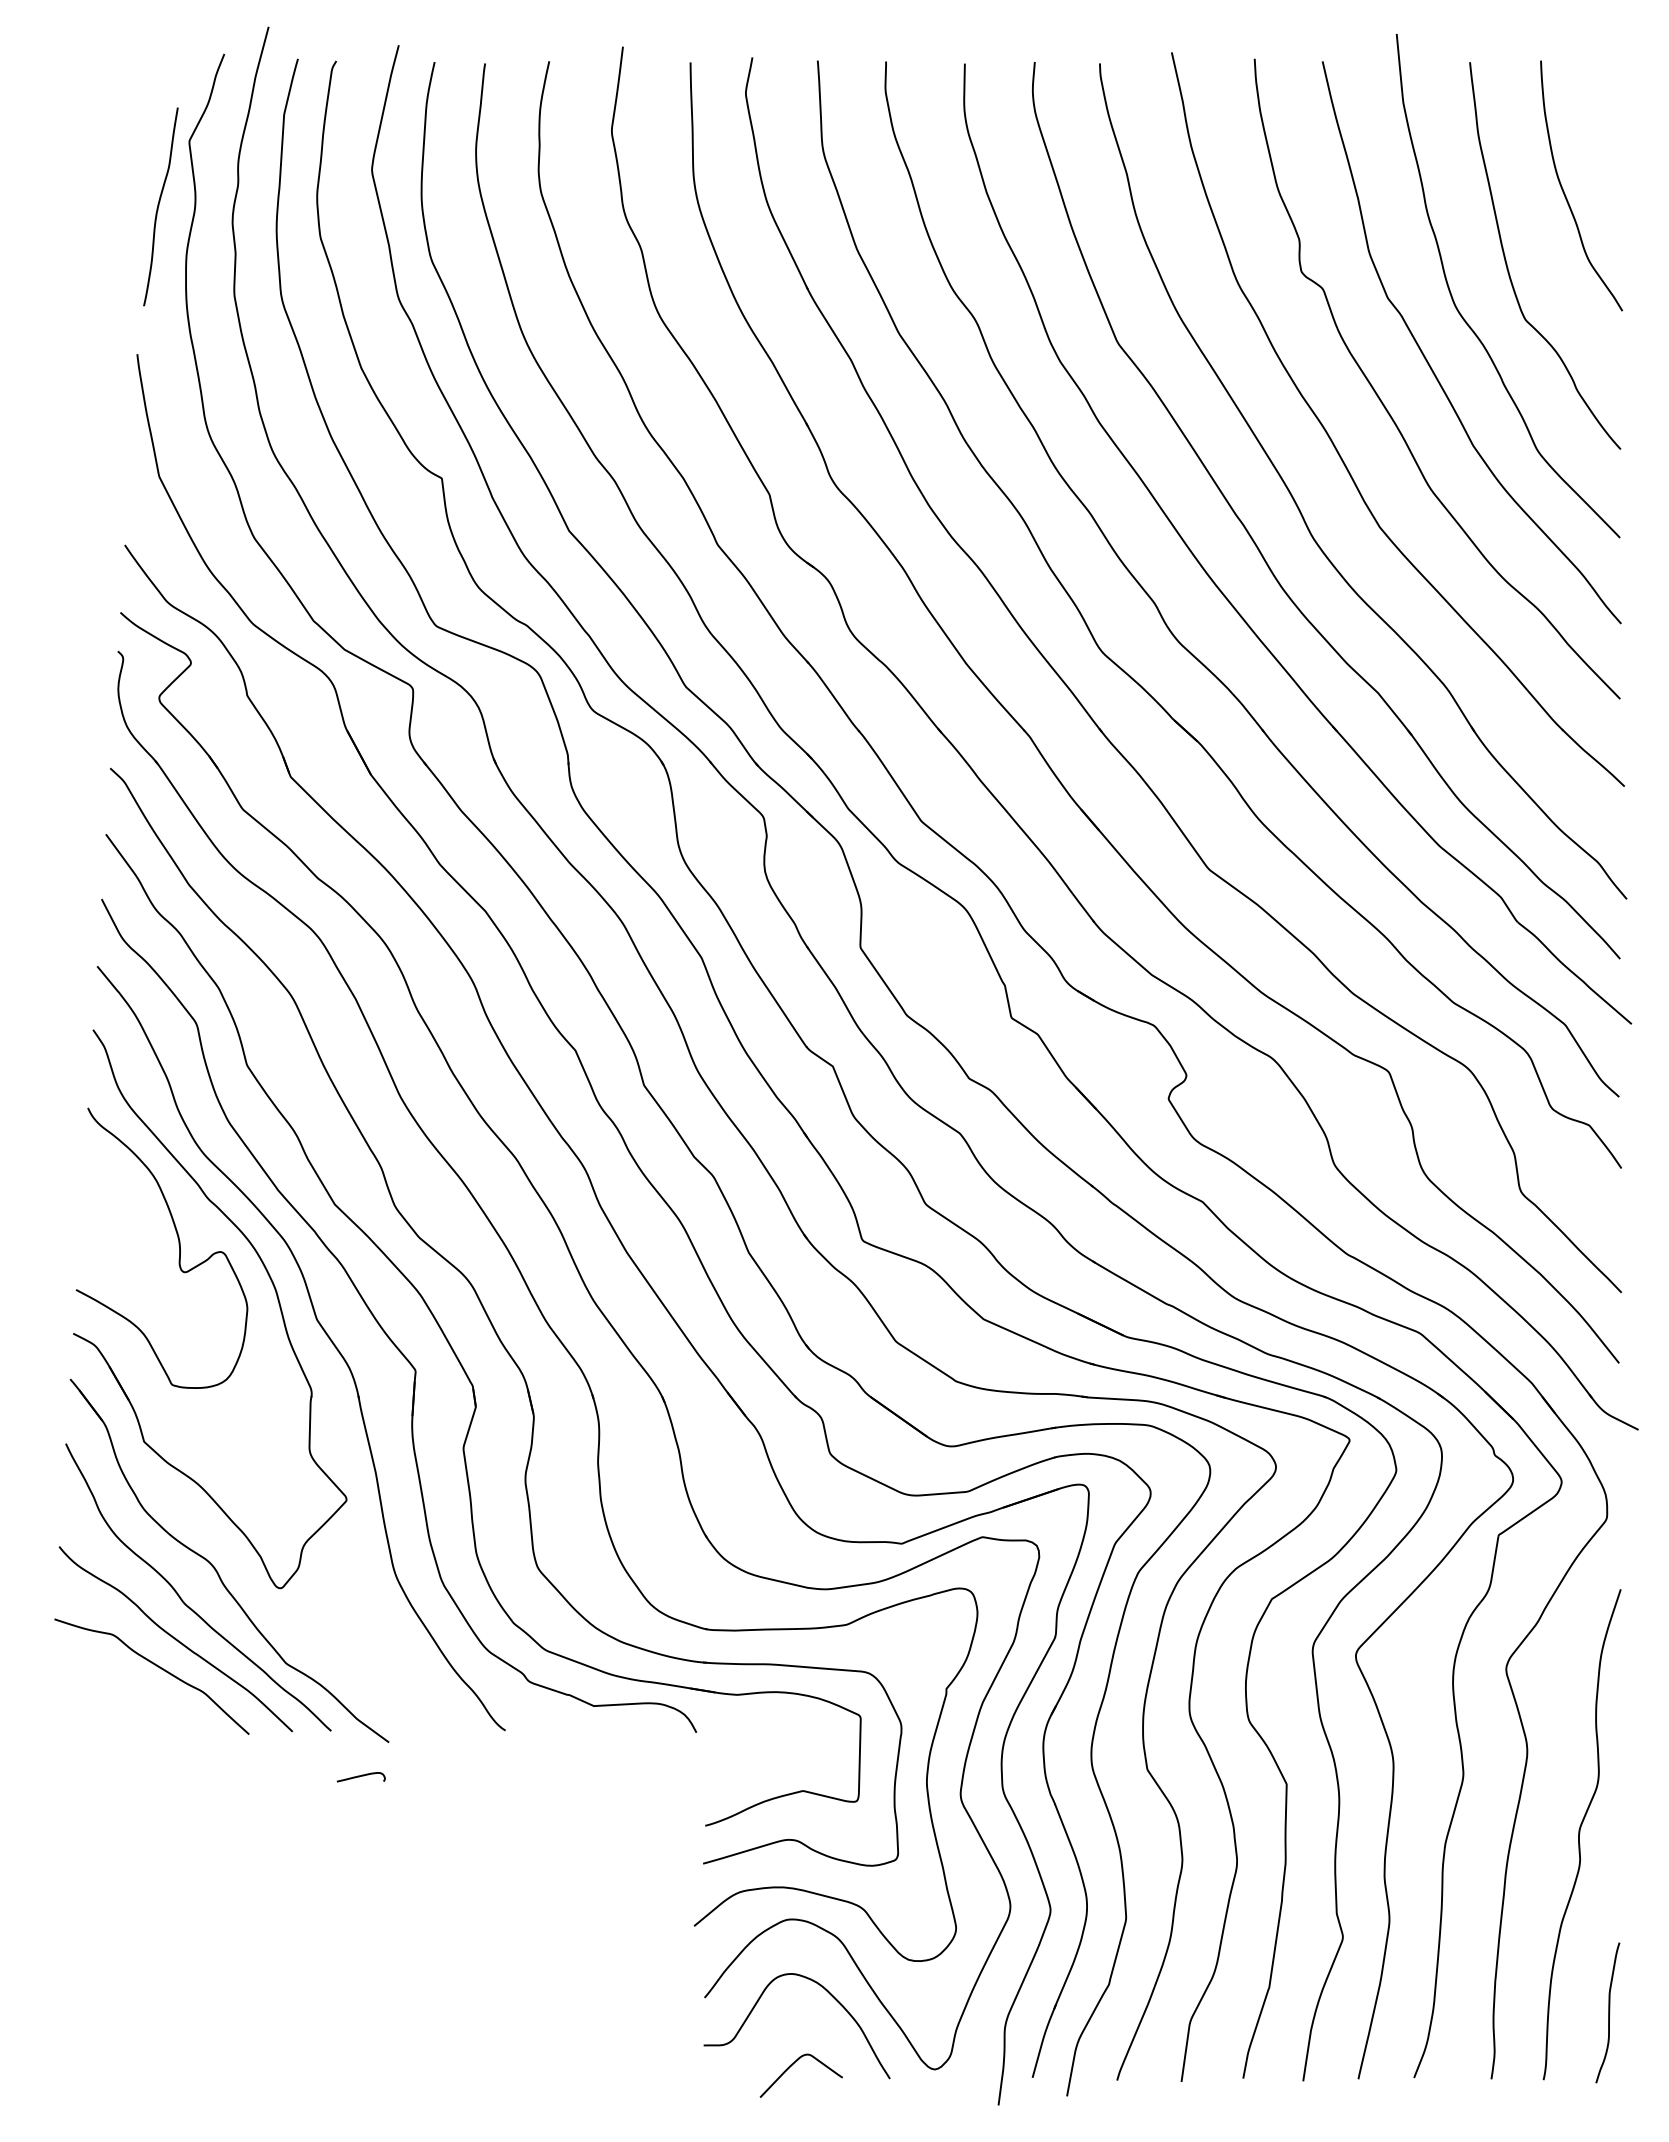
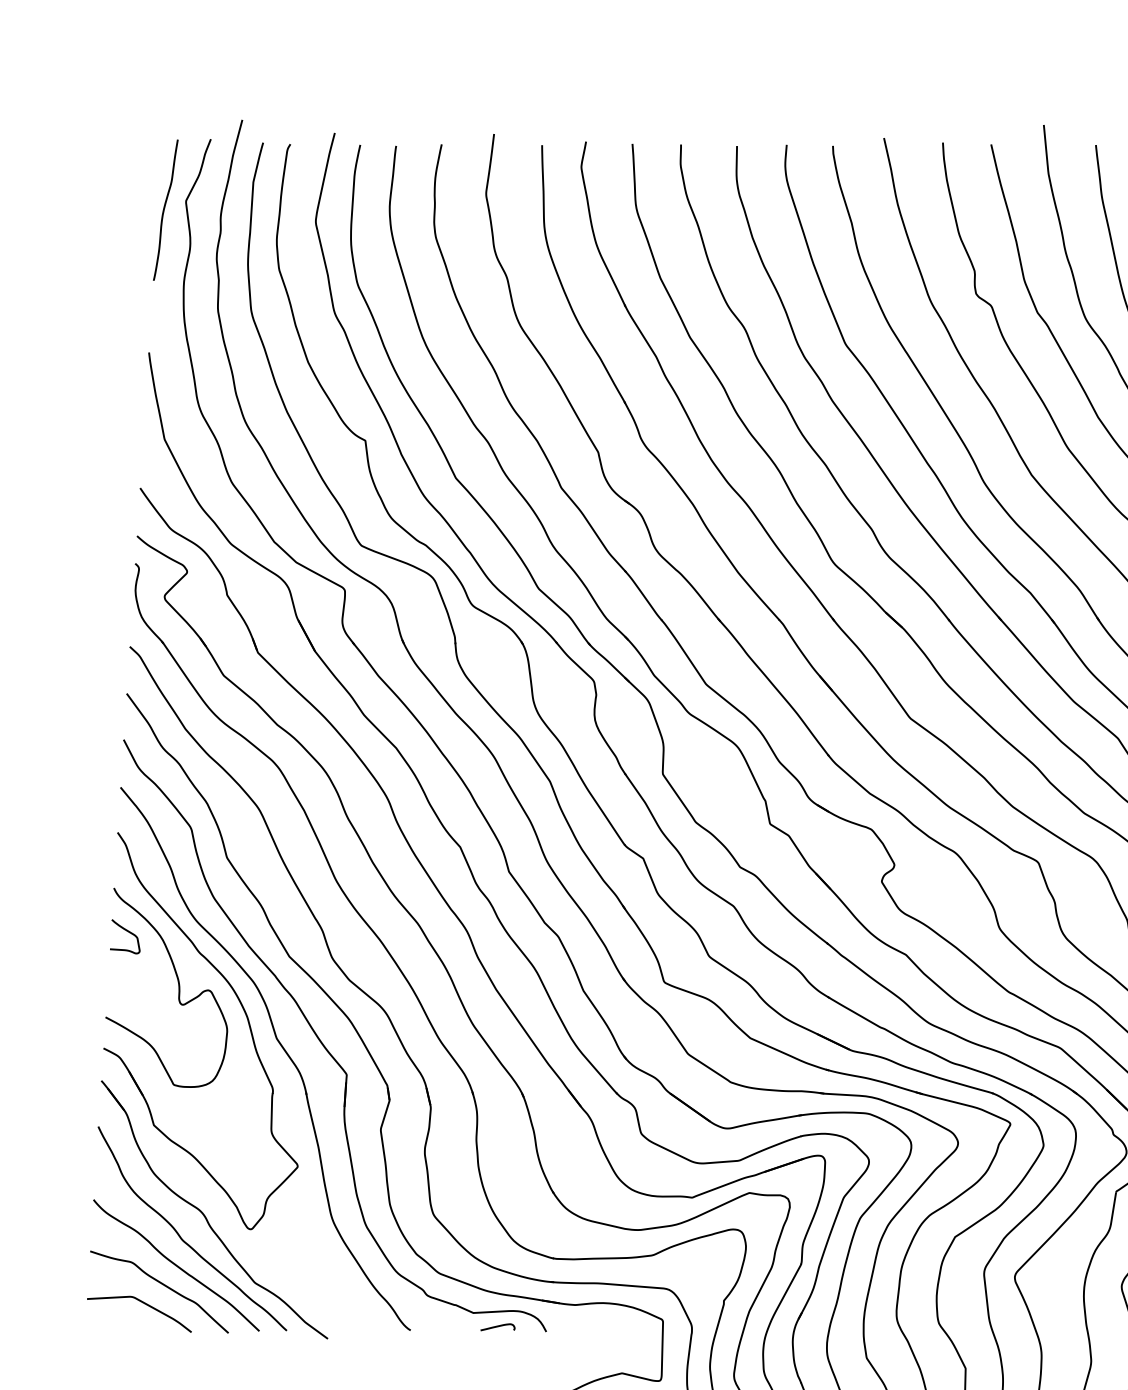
curve: (159, 205) -> (164, 209), moved
curve: (108, 1170) -> (128, 932), added
curve: (130, 1693) -> (144, 1304), added
curve: (361, 1776) -> (498, 1326), moved

